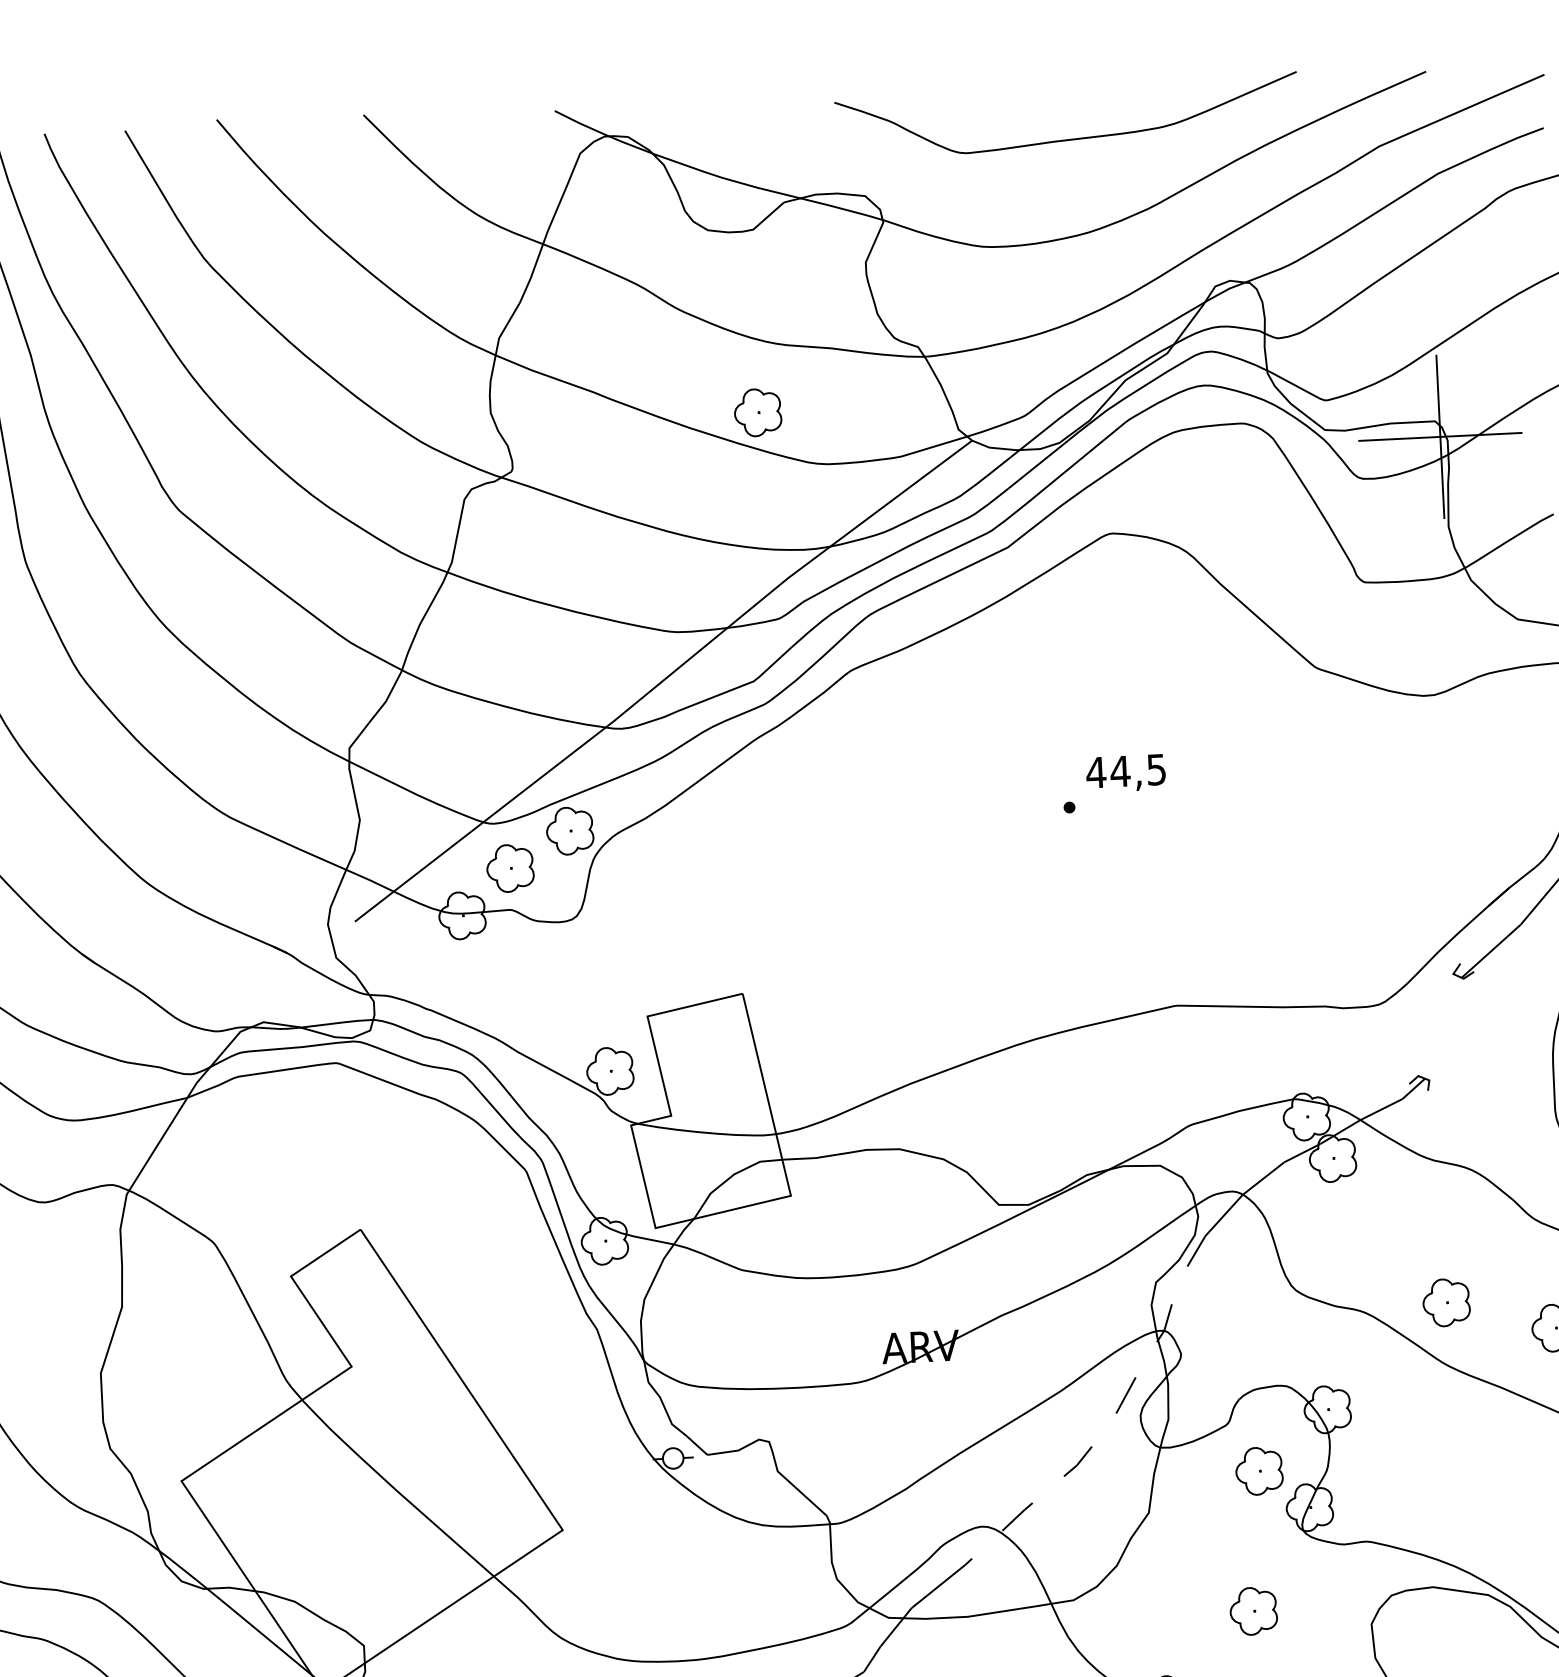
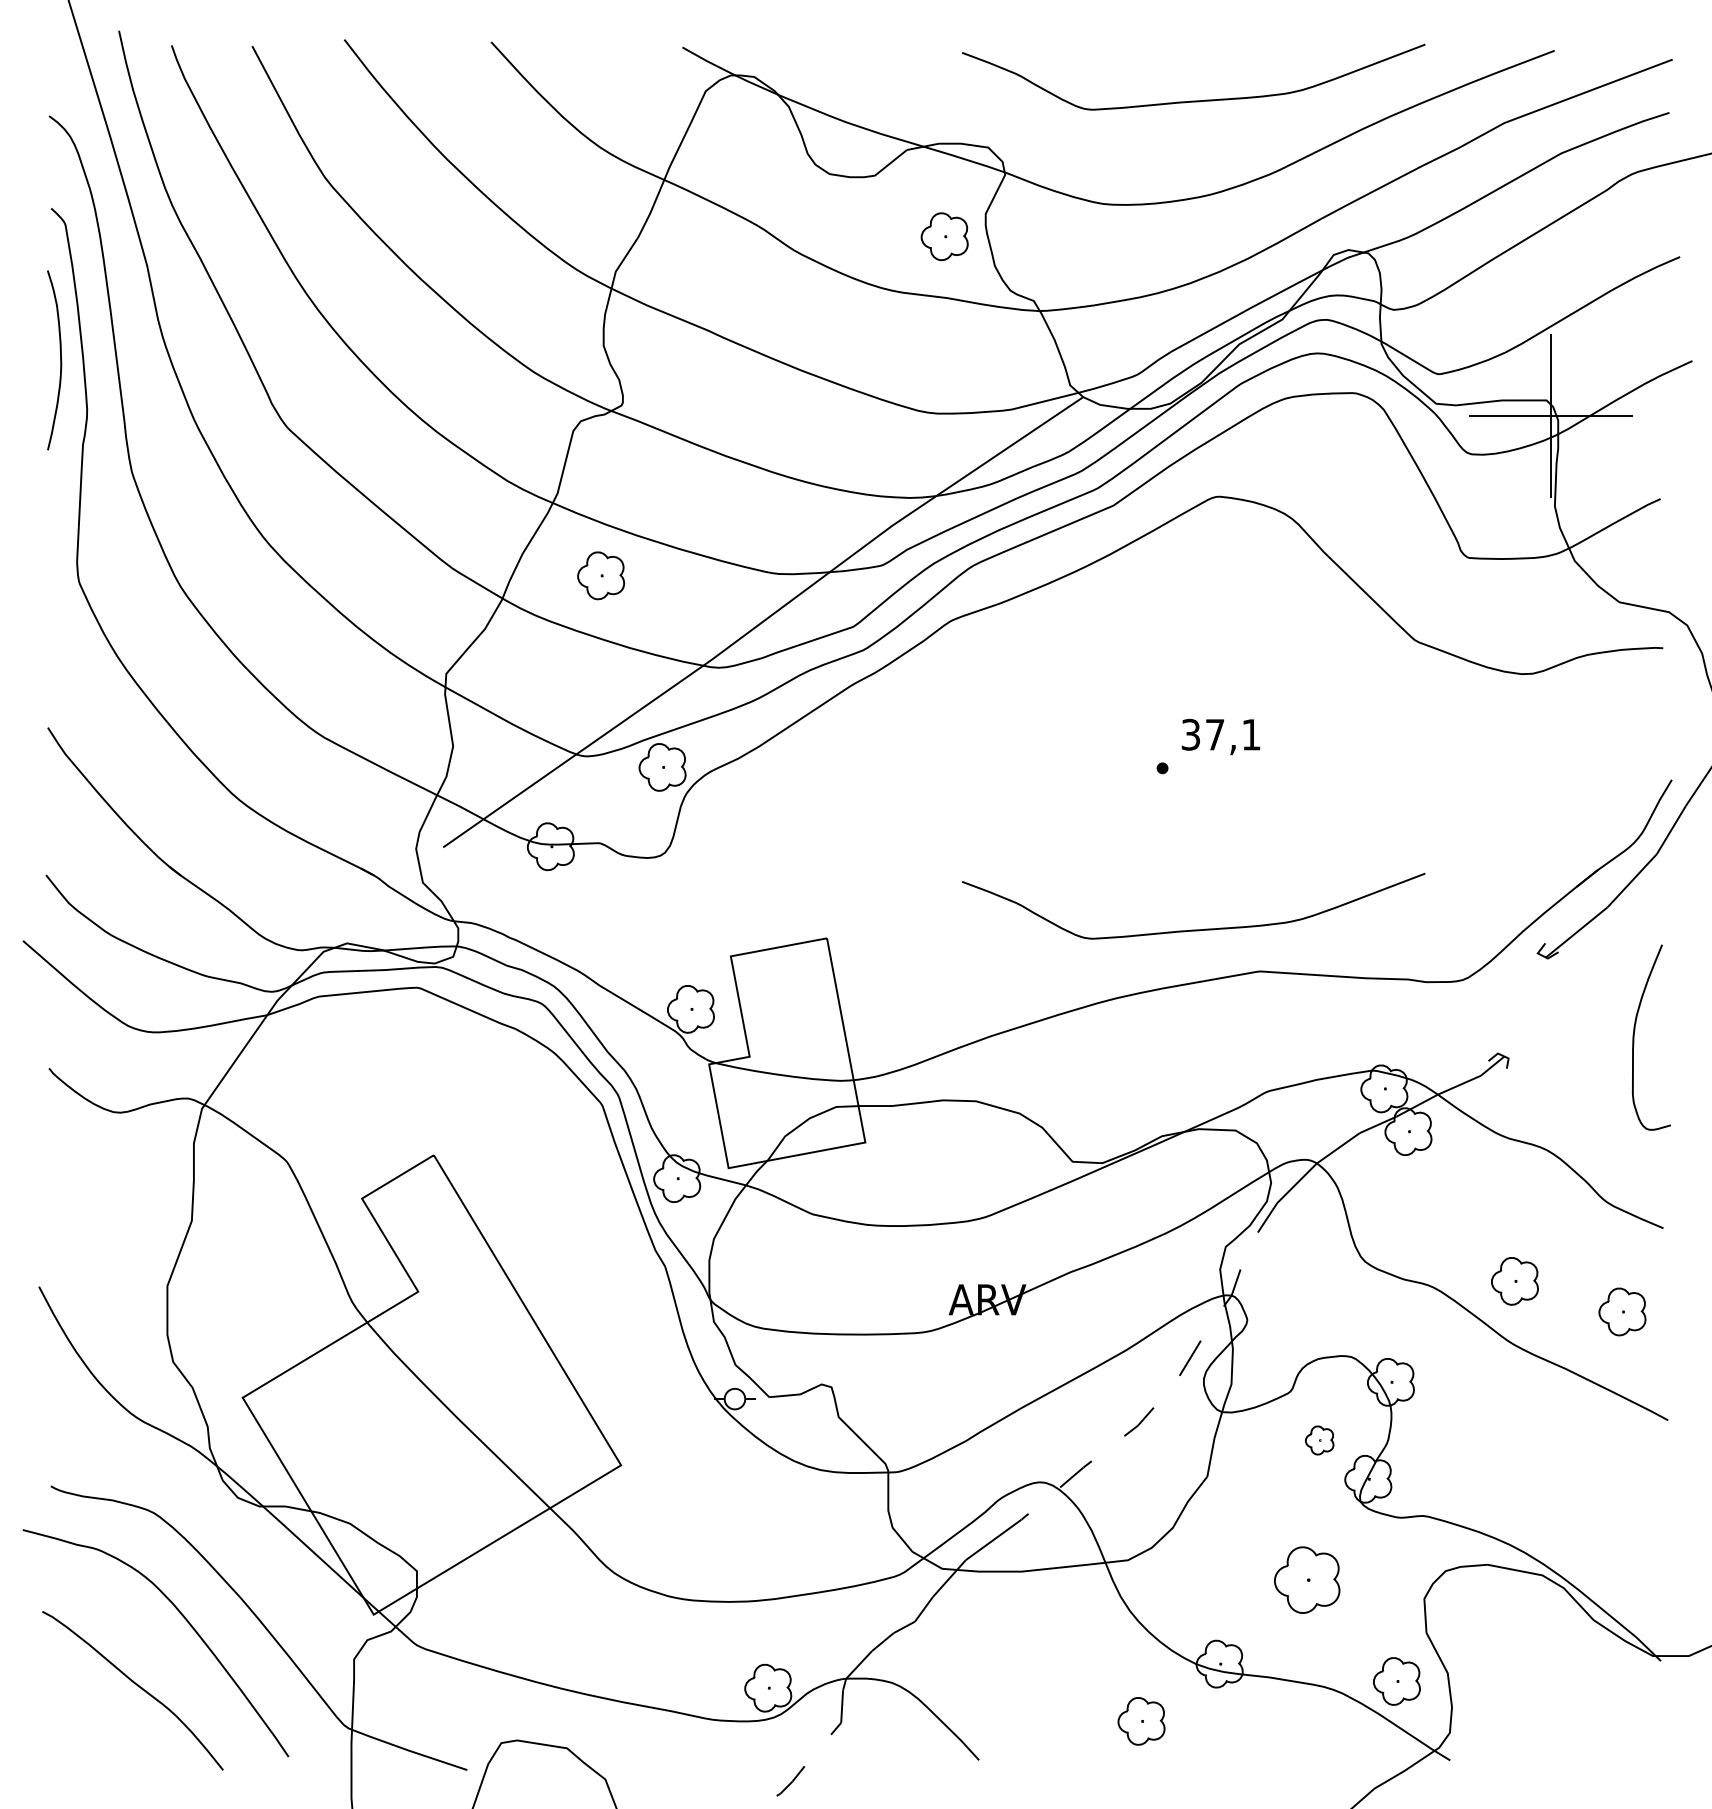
part: (757, 412) -> (944, 236), moved
text: (1125, 770) -> (1220, 734), 44,5 -> 37,1
part: (510, 868) -> (601, 575), moved
curve: (1108, 967) -> (1193, 929), added
part: (1259, 1471) -> (1319, 1440), size x0.6
part: (1253, 1610) -> (1307, 1579), size x1.4

